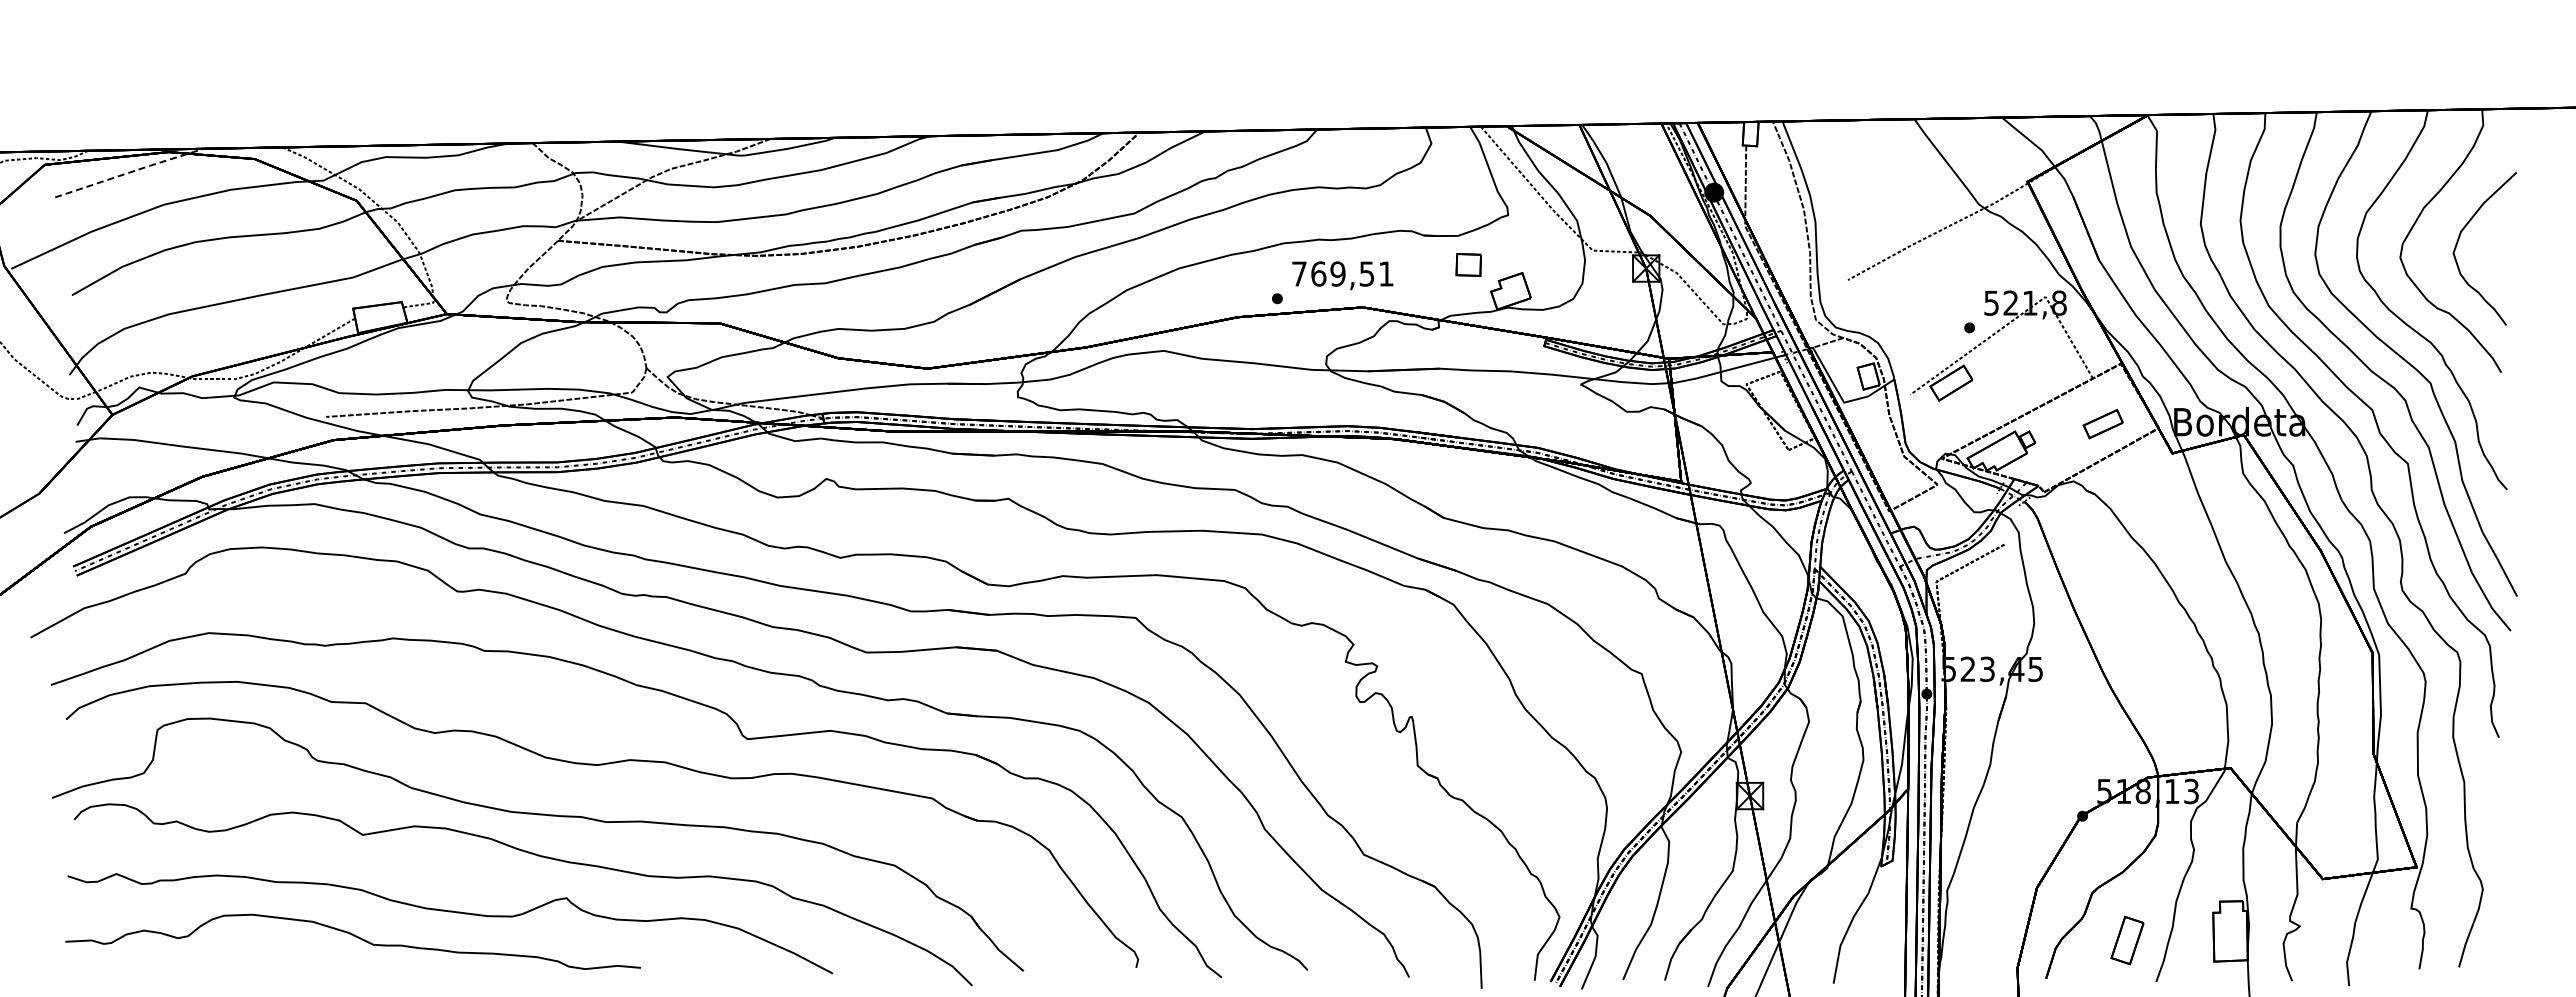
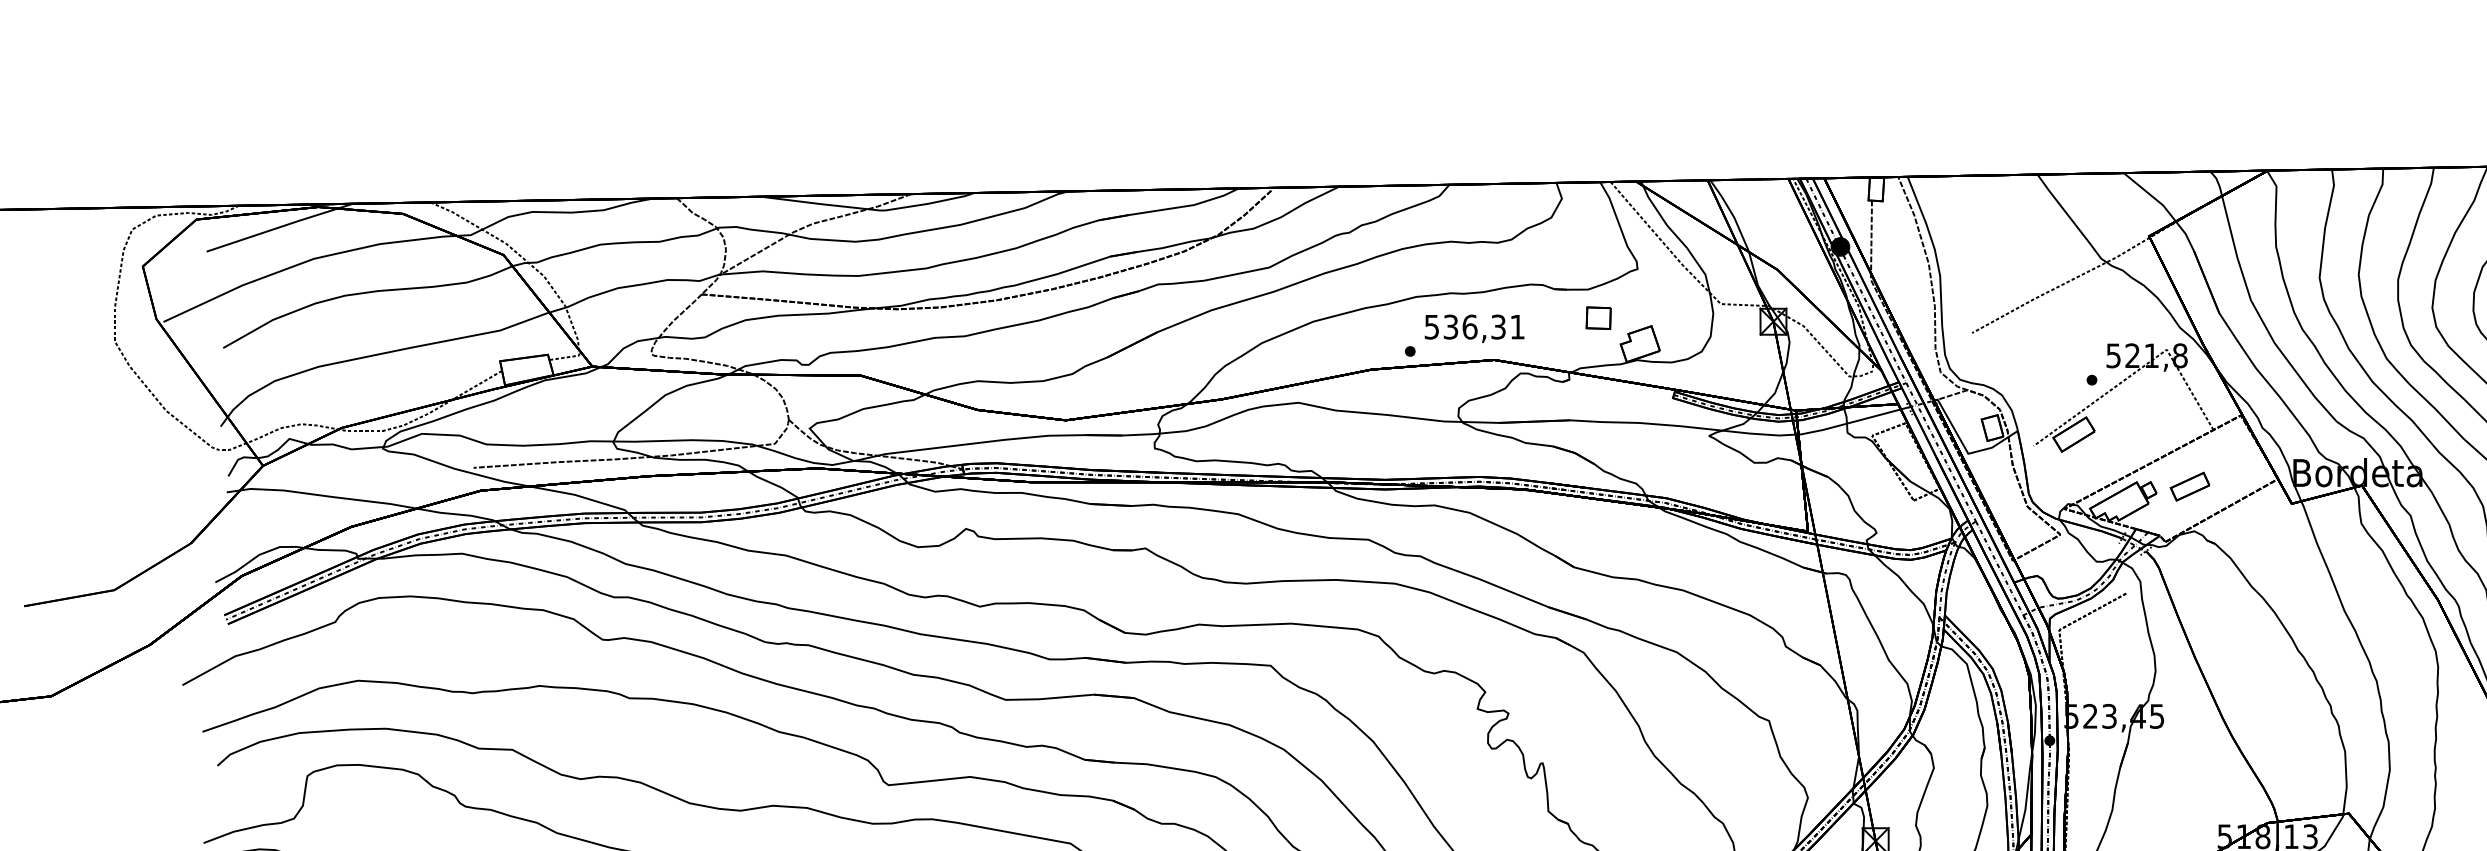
line: (129, 172) -> (279, 227), dashed -> solid
text: (1333, 273) -> (1465, 326), 769,51 -> 536,31
part: (2102, 424) -> (2189, 487), moved

